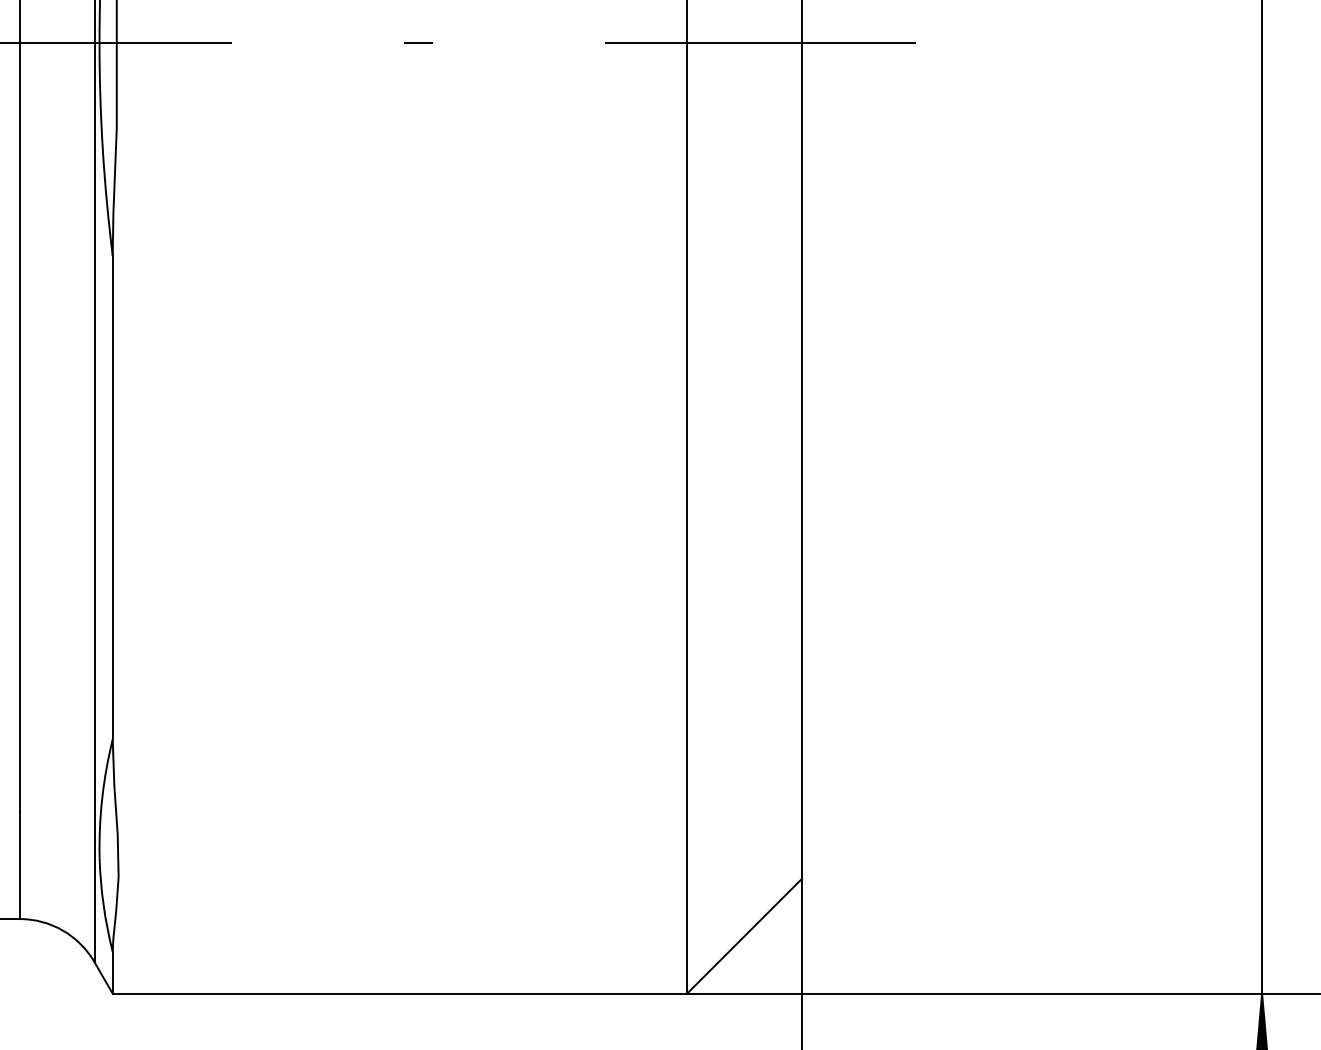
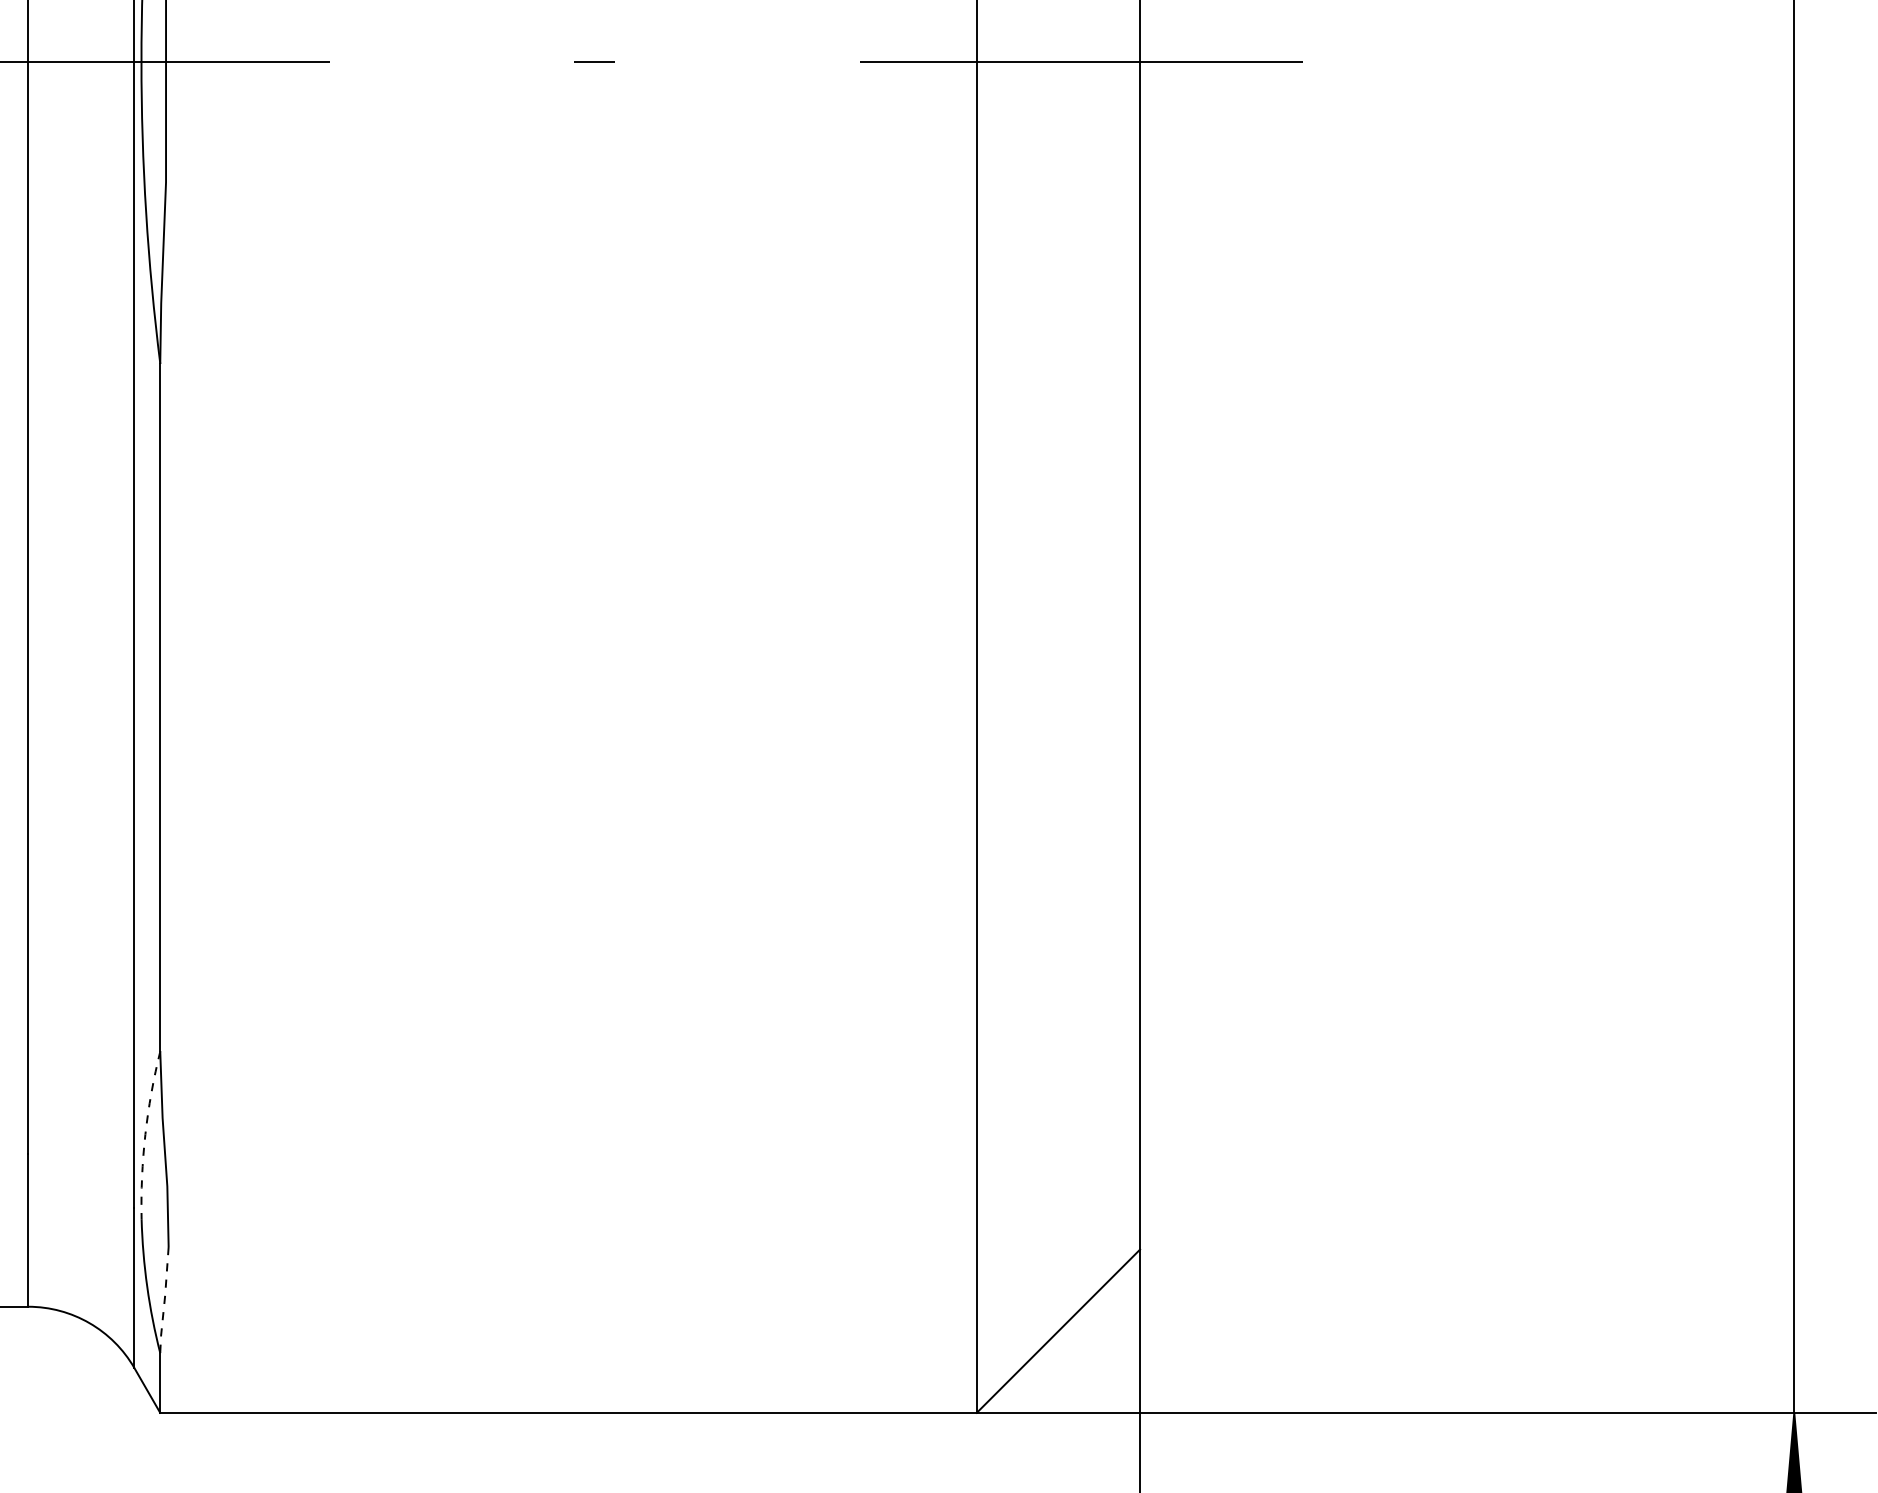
arc: (102, 797) -> (145, 1134), solid -> dashed
line: (115, 914) -> (164, 1300), solid -> dashed

